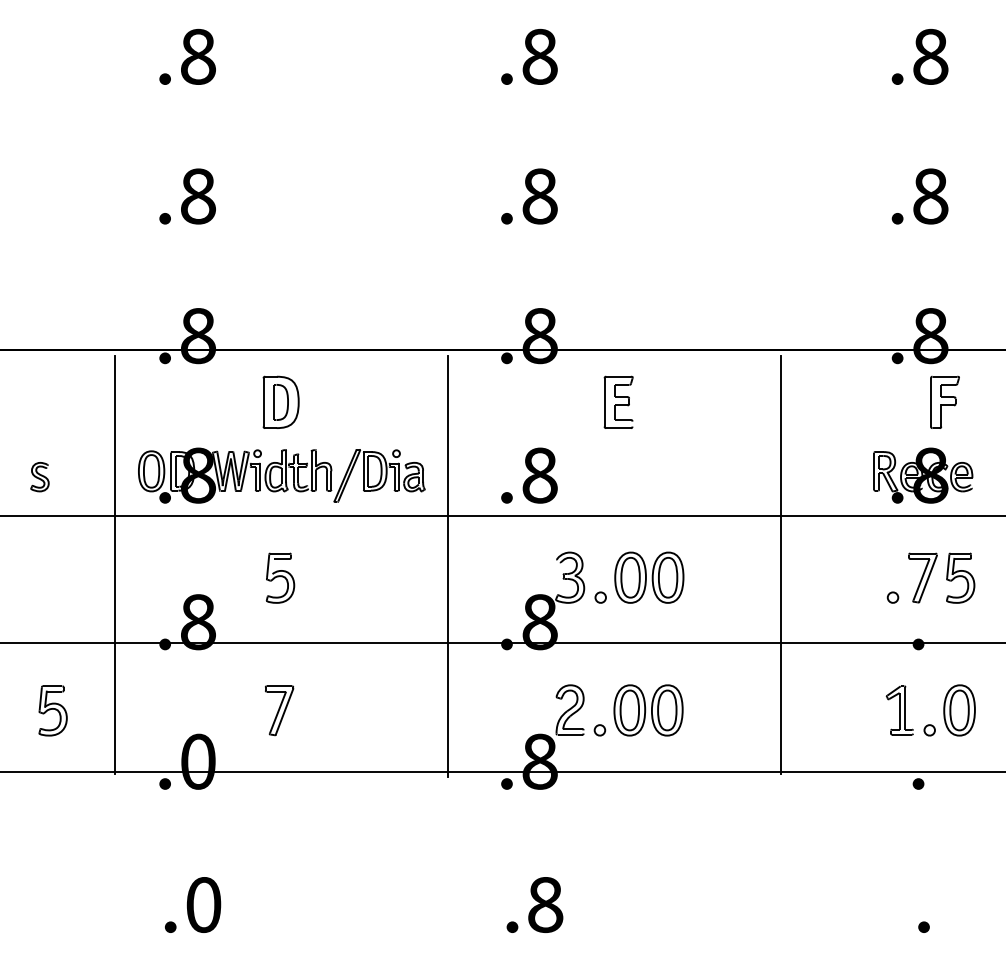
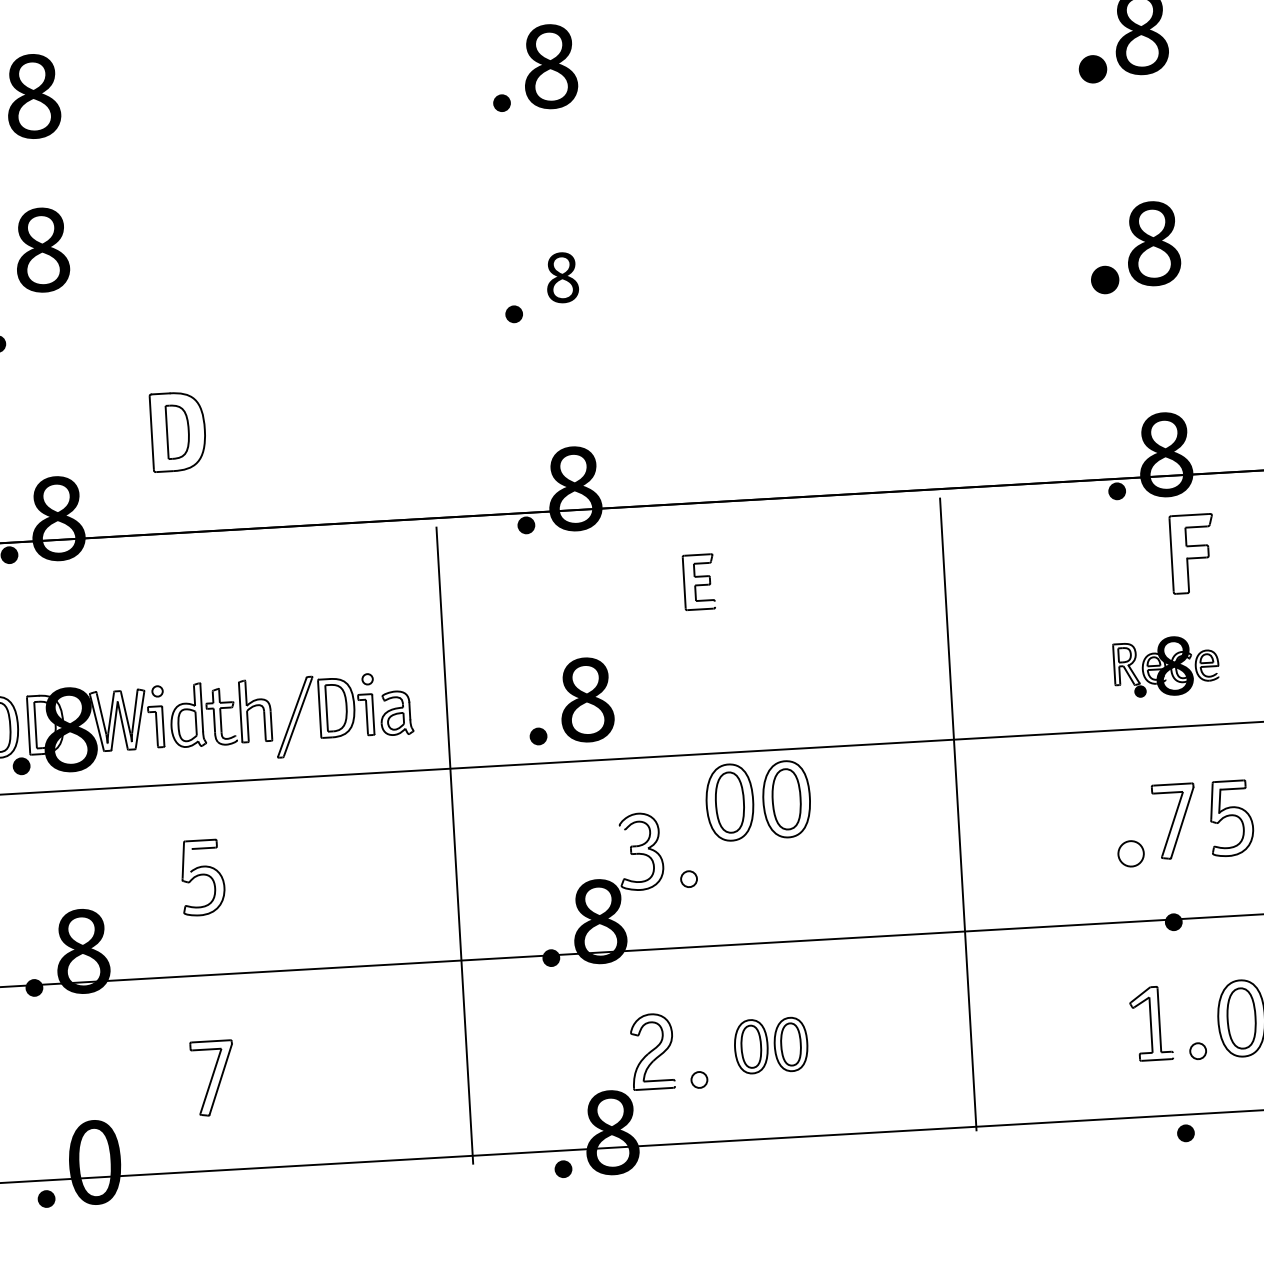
part: (897, 78) -> (1092, 68), size x1.6
part: (198, 196) -> (42, 250), moved
part: (539, 196) -> (561, 277), size x0.6
part: (897, 218) -> (1104, 279), size x1.6
part: (280, 401) -> (177, 430), moved
part: (618, 401) -> (698, 580), size x0.7
part: (923, 475) -> (1166, 666), size x0.7
part: (649, 577) -> (758, 800), moved
part: (892, 597) -> (1130, 853), size x1.6
part: (648, 710) -> (771, 1045), size x0.7

